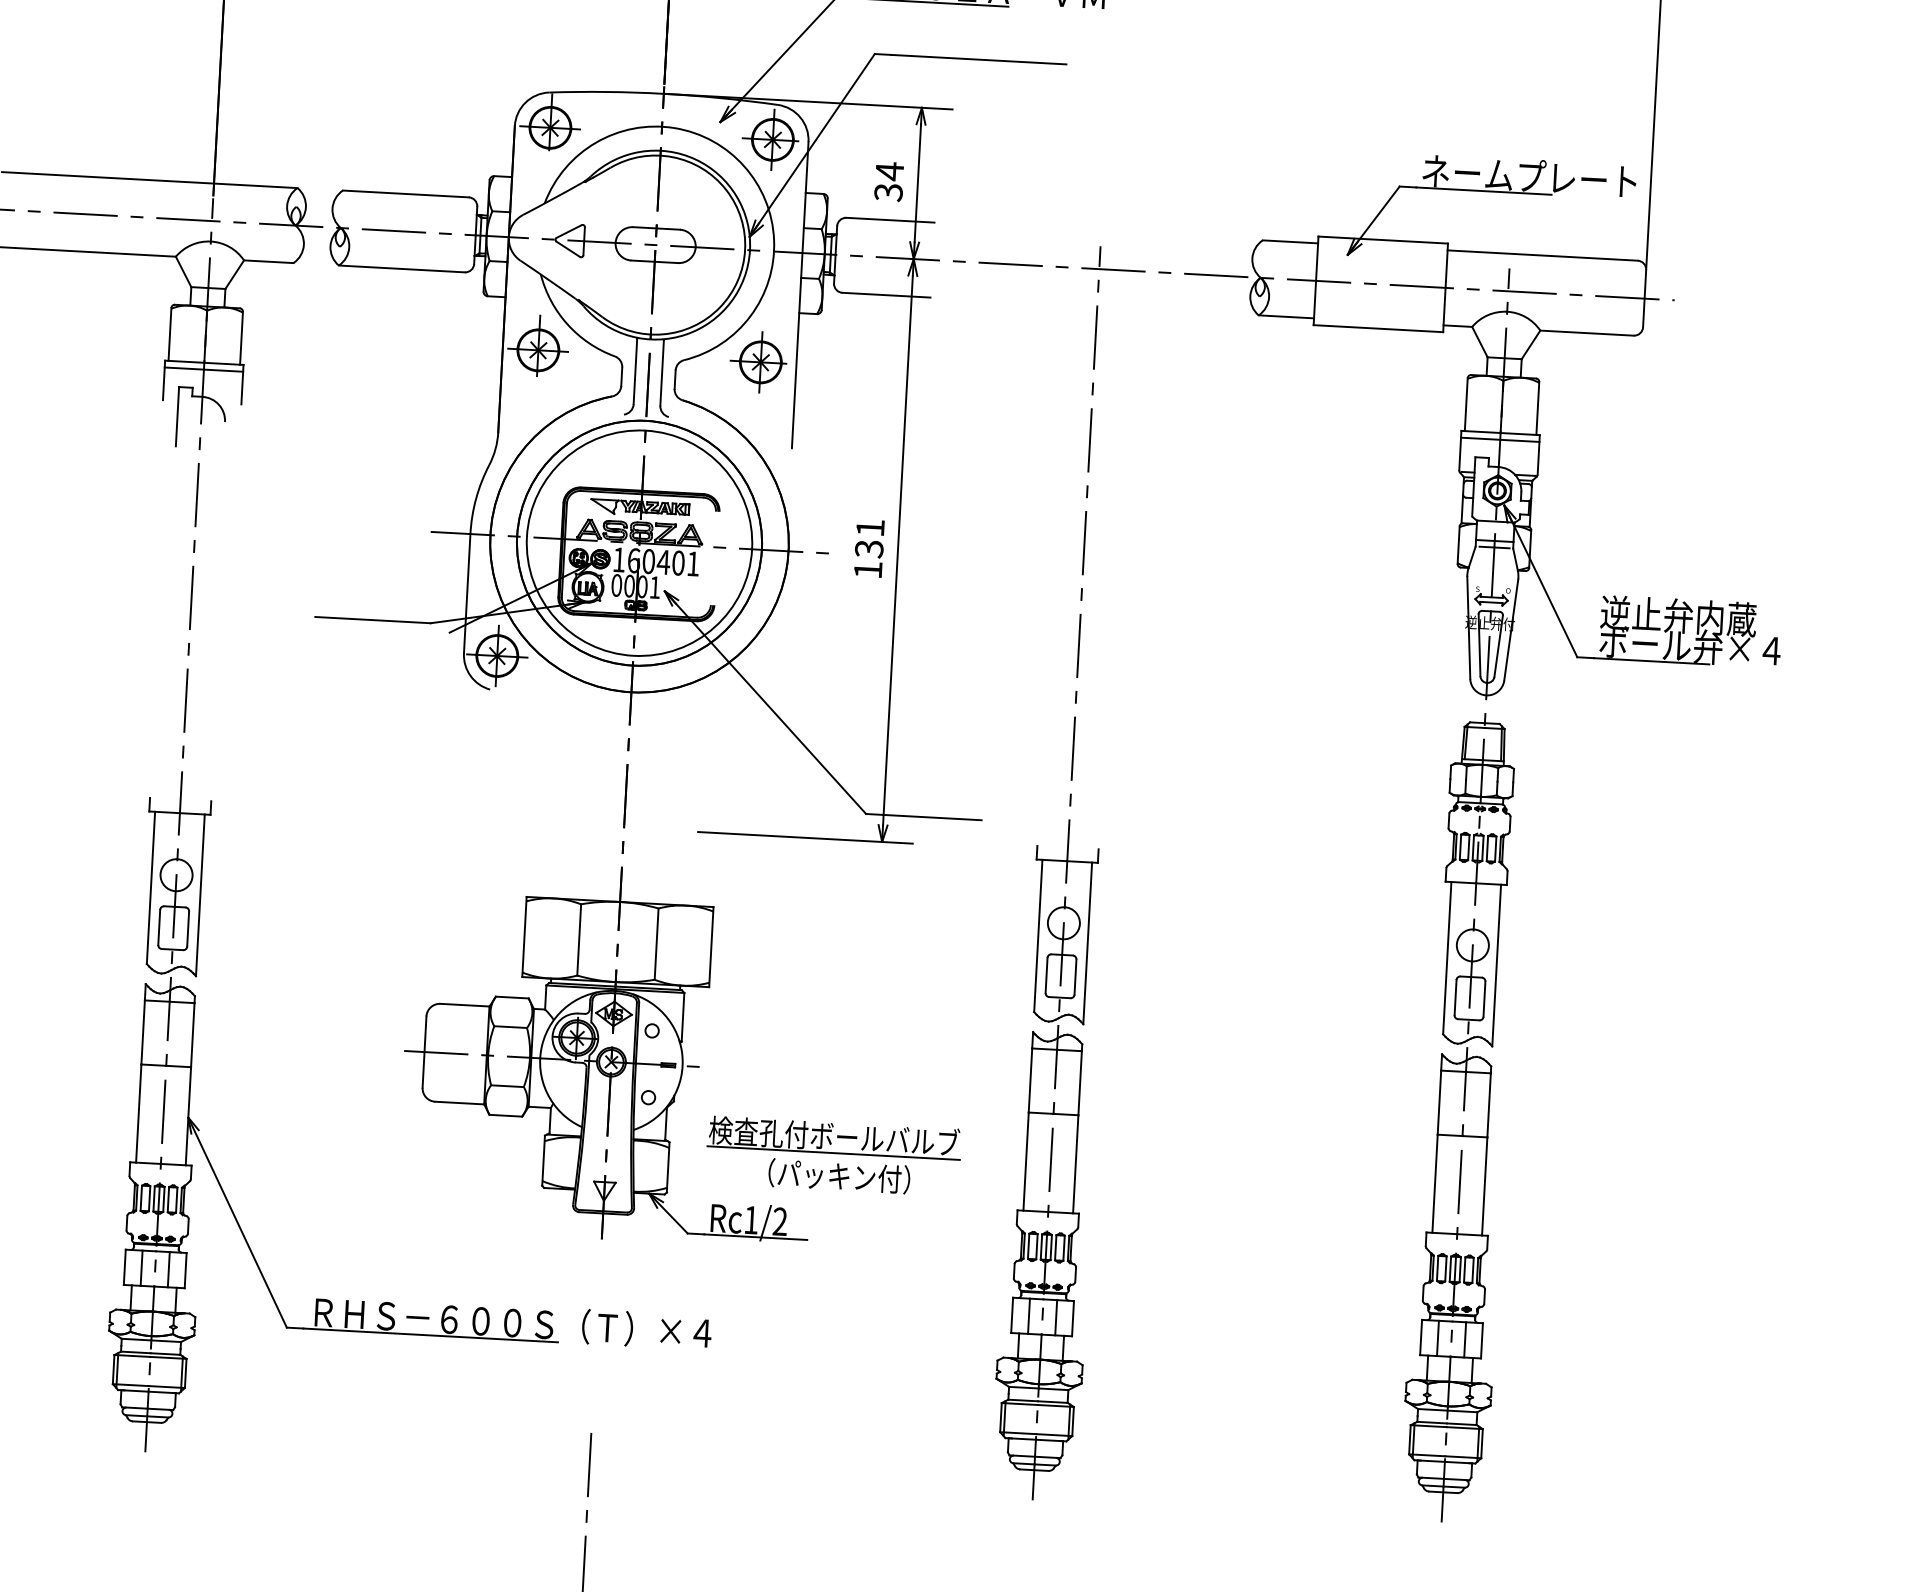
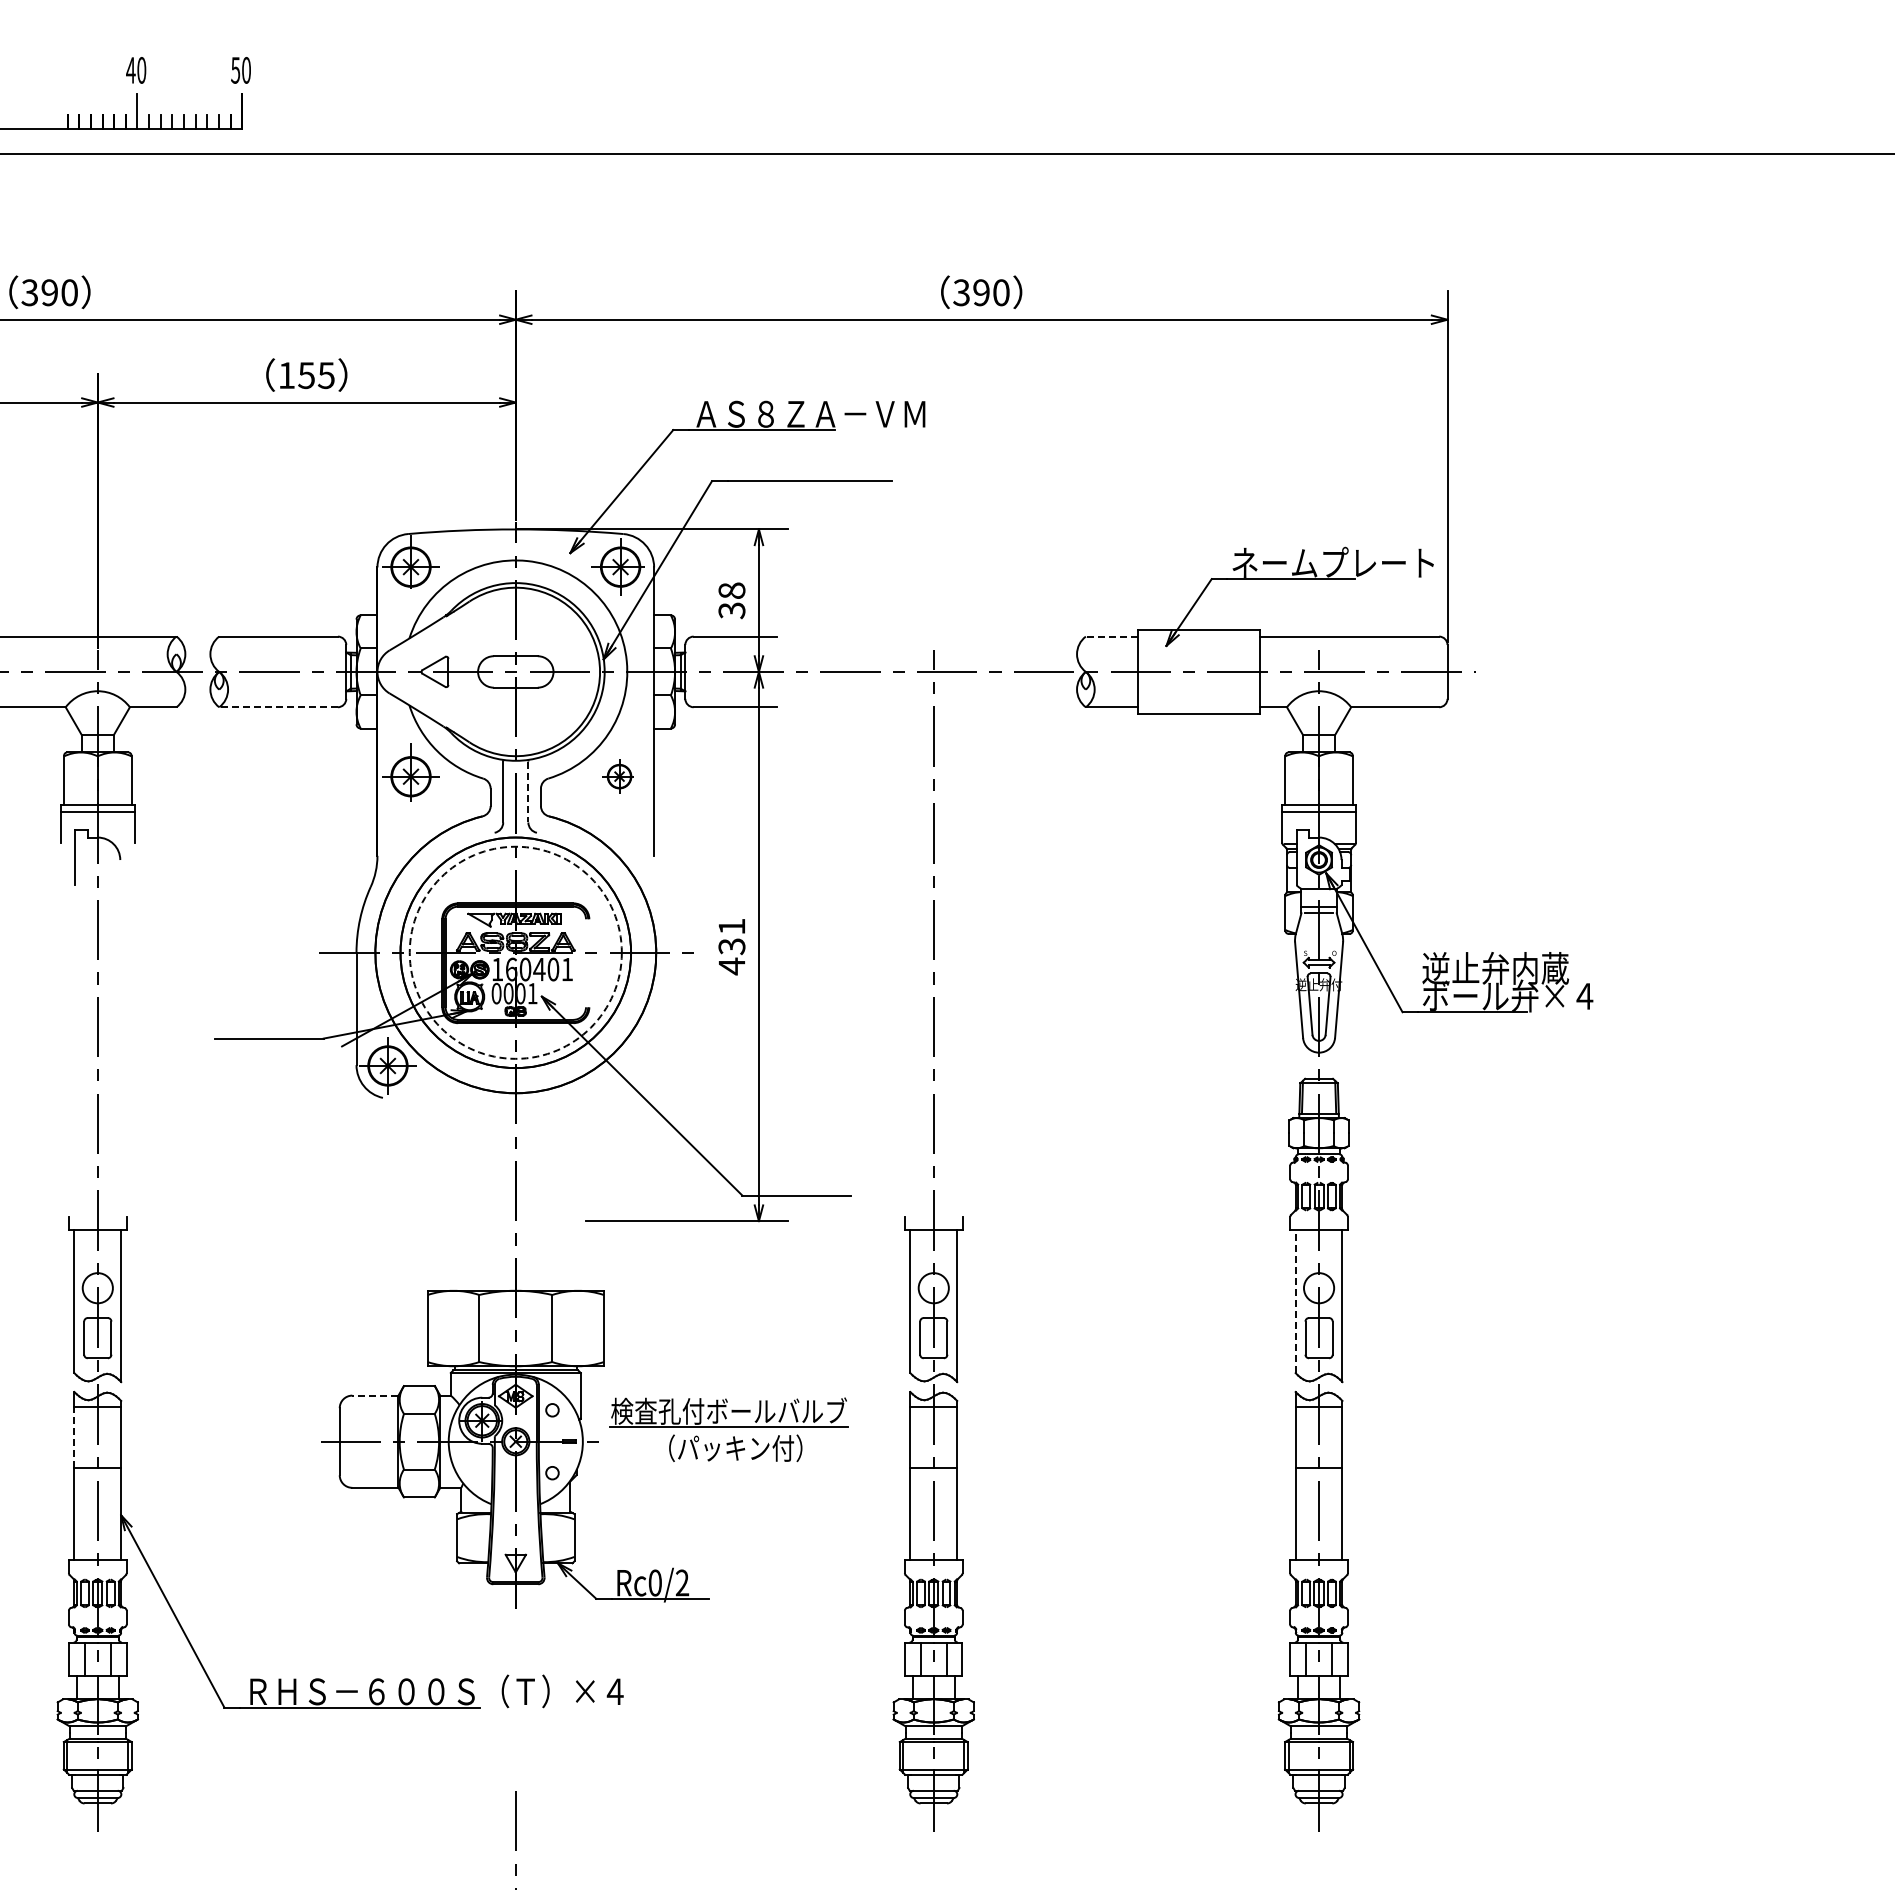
text: (889, 171) -> (731, 590), 34 -> 38
line: (1289, 241) -> (1111, 636), solid -> dashed
line: (401, 269) -> (278, 707), solid -> dashed
part: (757, 361) -> (617, 776), size x0.6
line: (662, 373) -> (528, 792), solid -> dashed
circle: (639, 542) -> (515, 952), solid -> dashed
text: (867, 570) -> (731, 966), 131 -> 431
line: (1447, 958) -> (1295, 1301), solid -> dashed
line: (464, 1005) -> (374, 1395), solid -> dashed
line: (143, 1032) -> (74, 1437), solid -> dashed
part: (832, 1155) -> (728, 1429), moved
text: (750, 1219) -> (654, 1582), Rc1/2 -> Rc0/2

